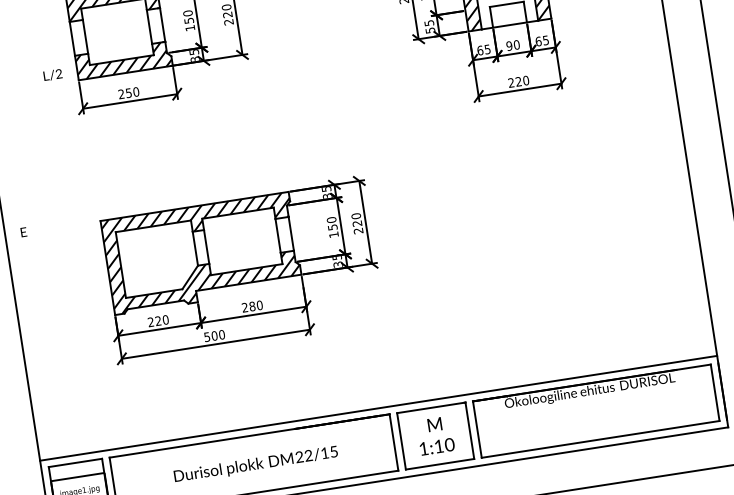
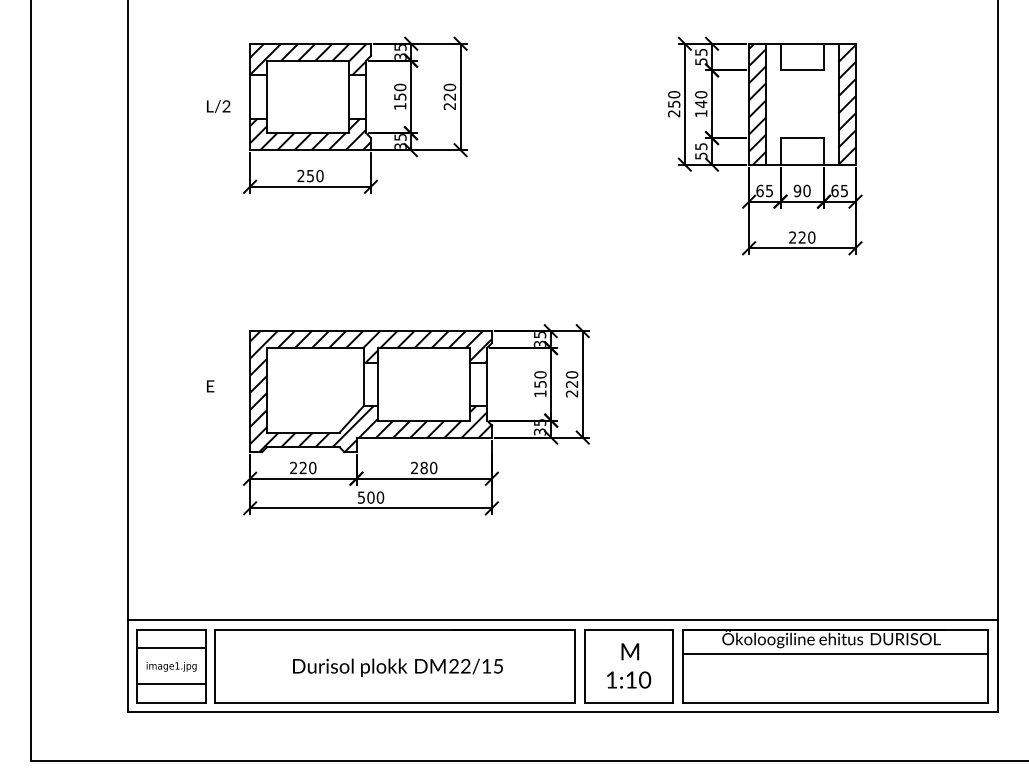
text: (52, 75) -> (218, 106), moved
text: (23, 232) -> (210, 386), moved
line: (594, 402) -> (835, 654), added

